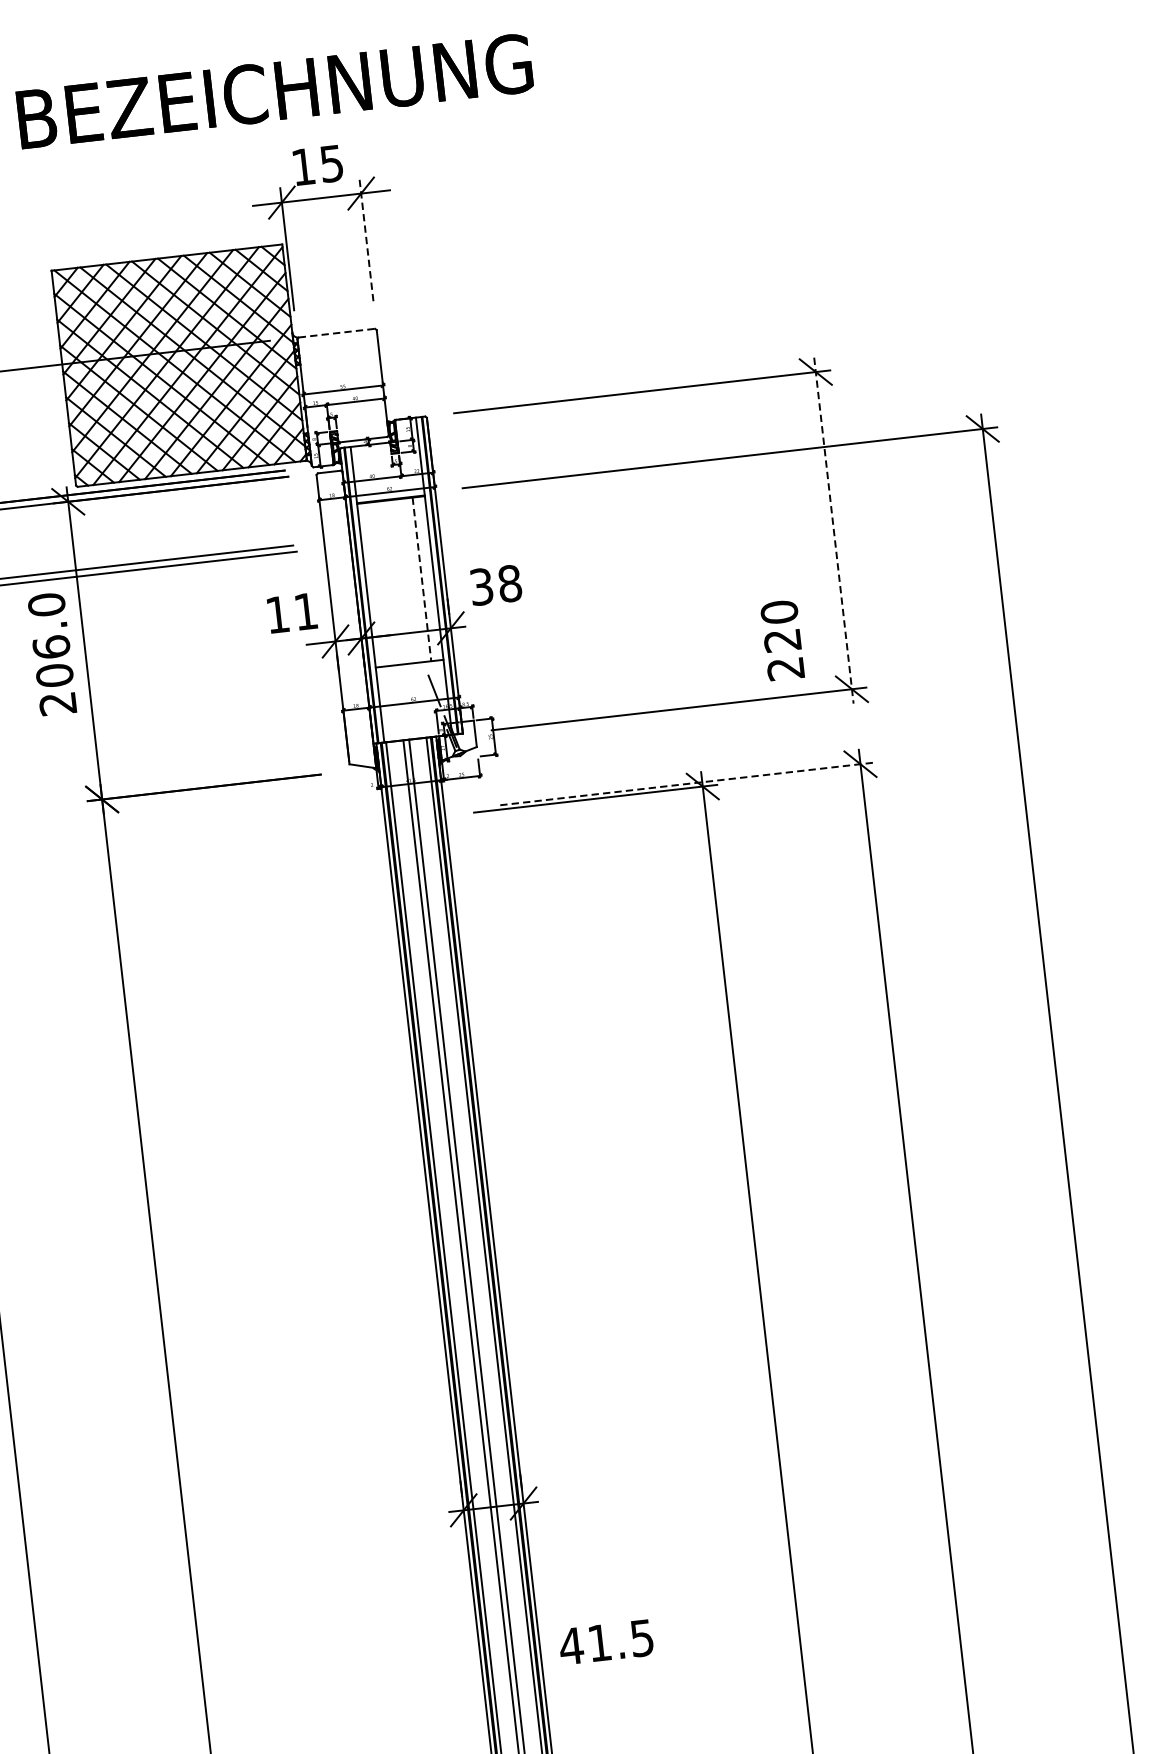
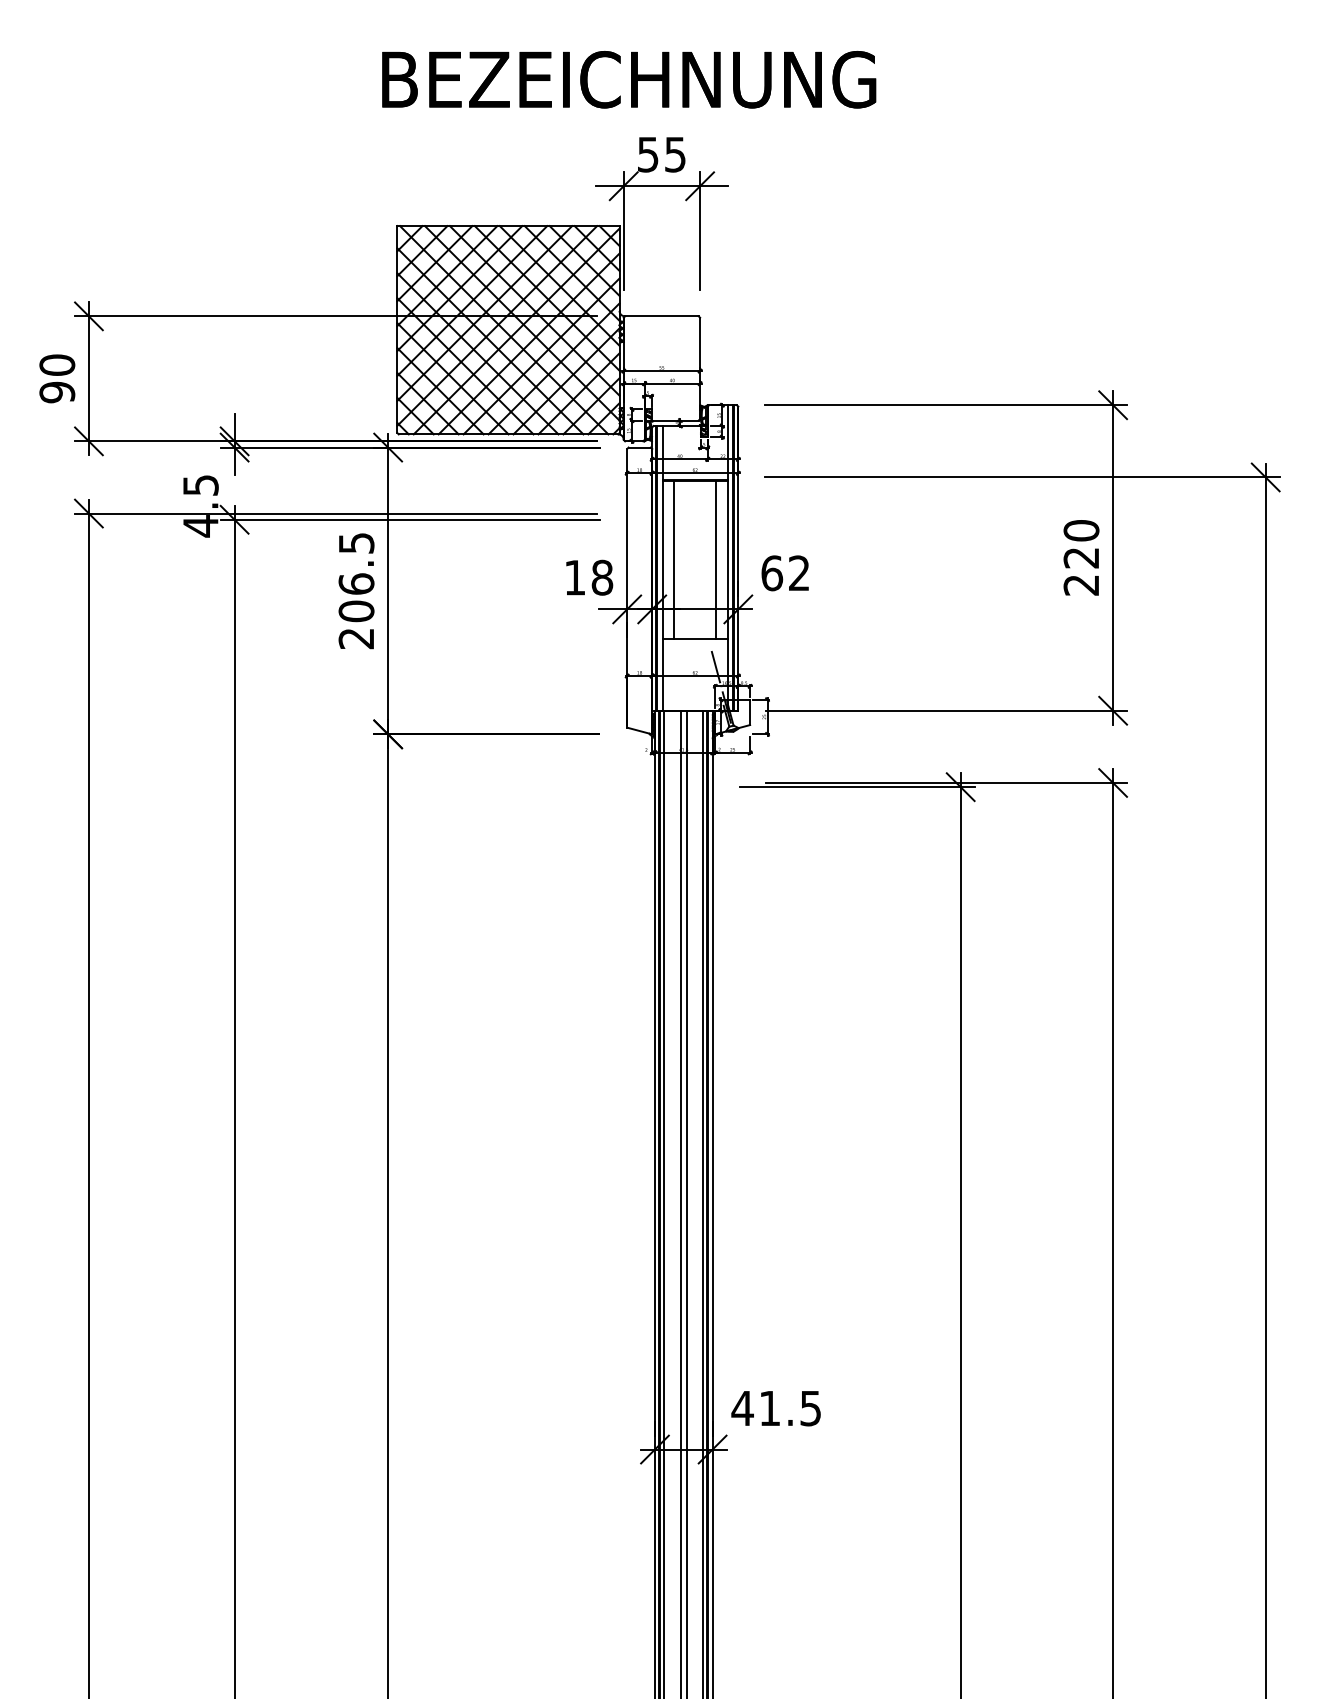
text: (303, 166) -> (648, 154), 15 -> 55
line: (366, 240) -> (700, 231), dashed -> solid
line: (336, 333) -> (661, 316), dashed -> solid
line: (834, 531) -> (1113, 558), dashed -> solid
line: (422, 579) -> (716, 559), dashed -> solid
line: (378, 584) -> (674, 559), added
text: (495, 585) -> (785, 573), 38 -> 62
text: (46, 604) -> (356, 542), 206.0 -> 206.5
text: (306, 611) -> (602, 577), 11 -> 18
text: (782, 640) -> (1081, 557), moved
line: (688, 783) -> (947, 782), dashed -> solid
text: (605, 1642) -> (775, 1408), moved

